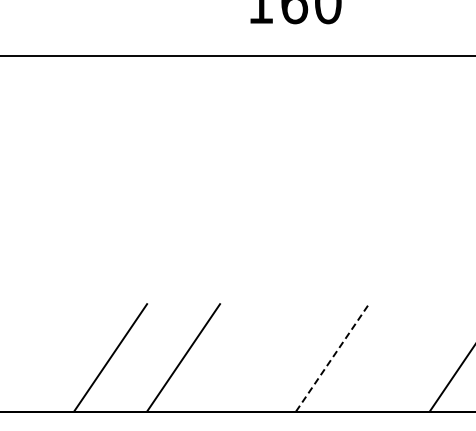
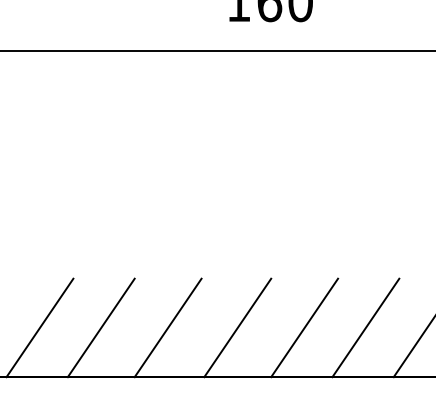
line: (43, 357) -> (39, 327), added
line: (259, 357) -> (237, 327), added
line: (332, 357) -> (304, 327), dashed -> solid
line: (398, 357) -> (365, 327), added

